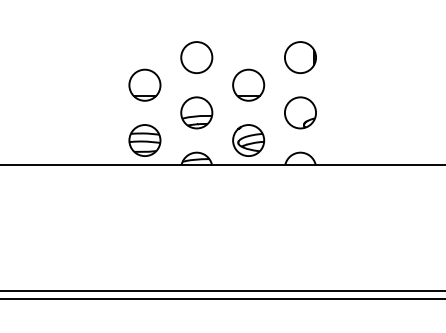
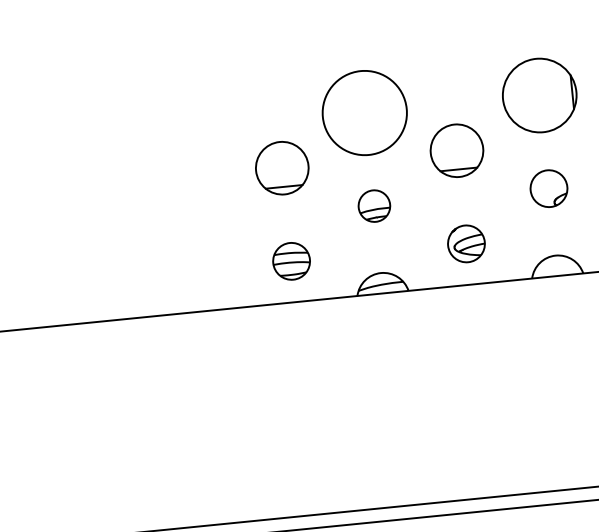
circle: (196, 57) -> (364, 112), size x1.6
circle: (300, 57) -> (539, 95), size x1.4
part: (196, 112) -> (373, 205), size x0.6
part: (300, 112) -> (548, 187), size x0.7
part: (144, 140) -> (290, 261), size x0.7
part: (248, 140) -> (466, 243), size x0.7

